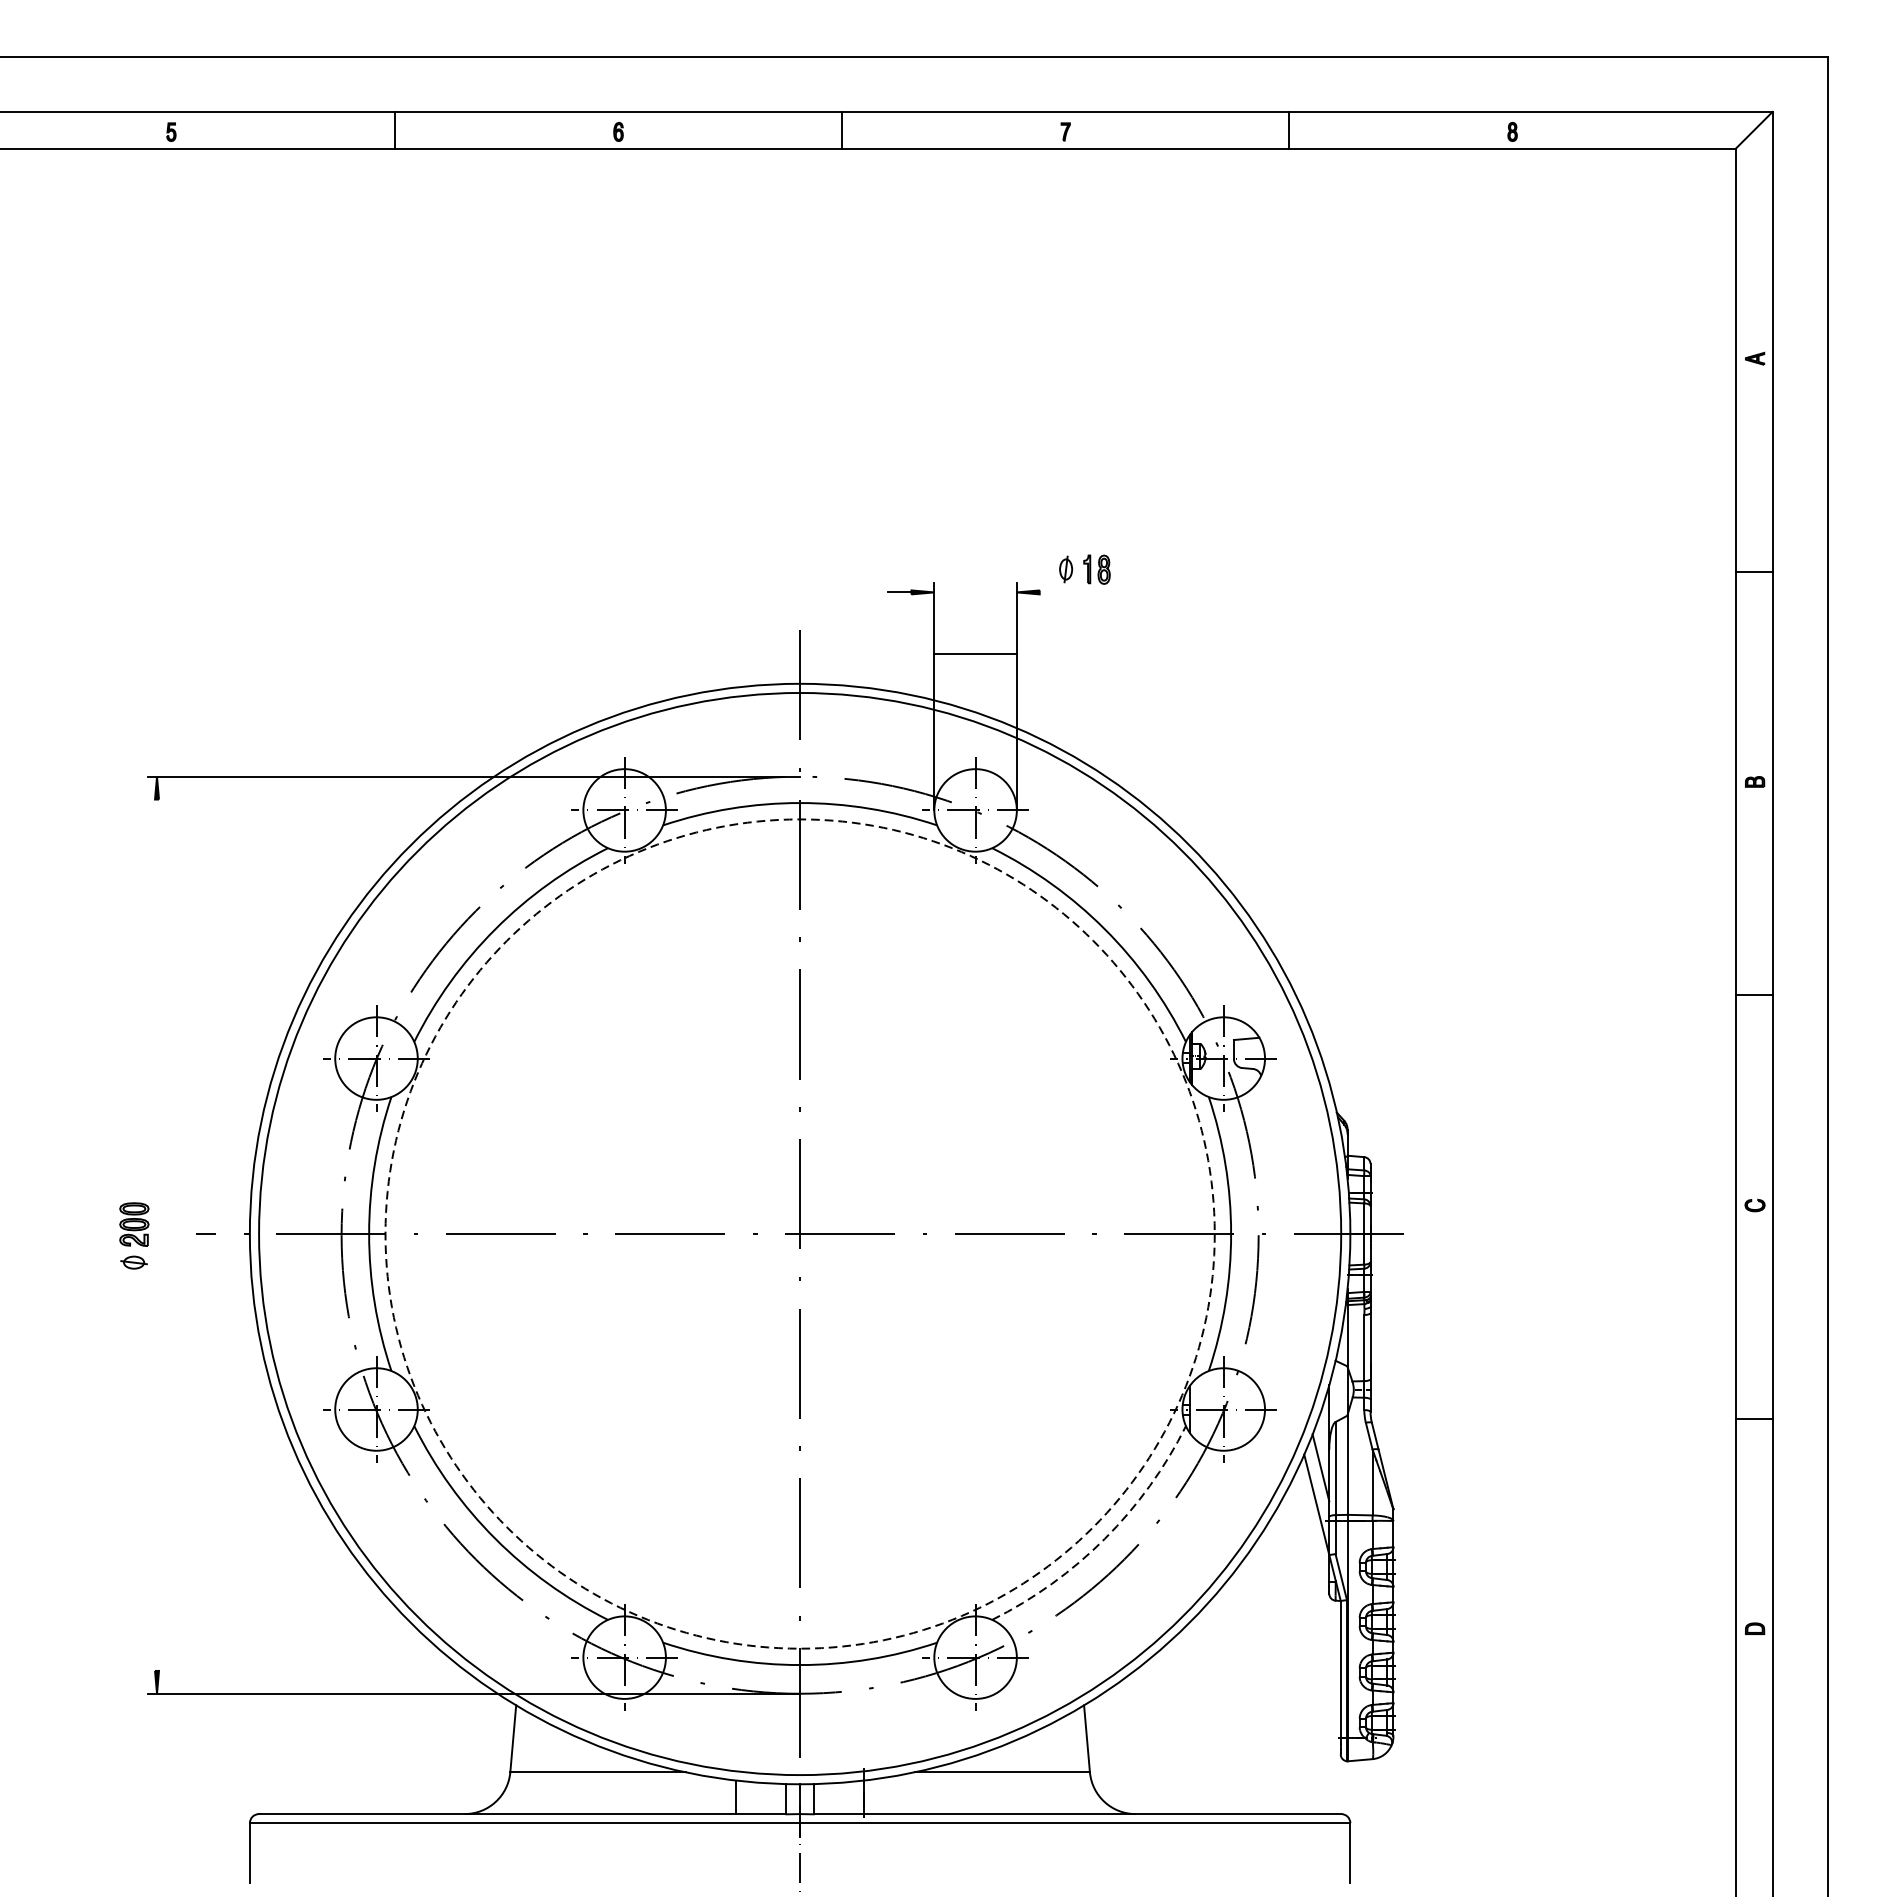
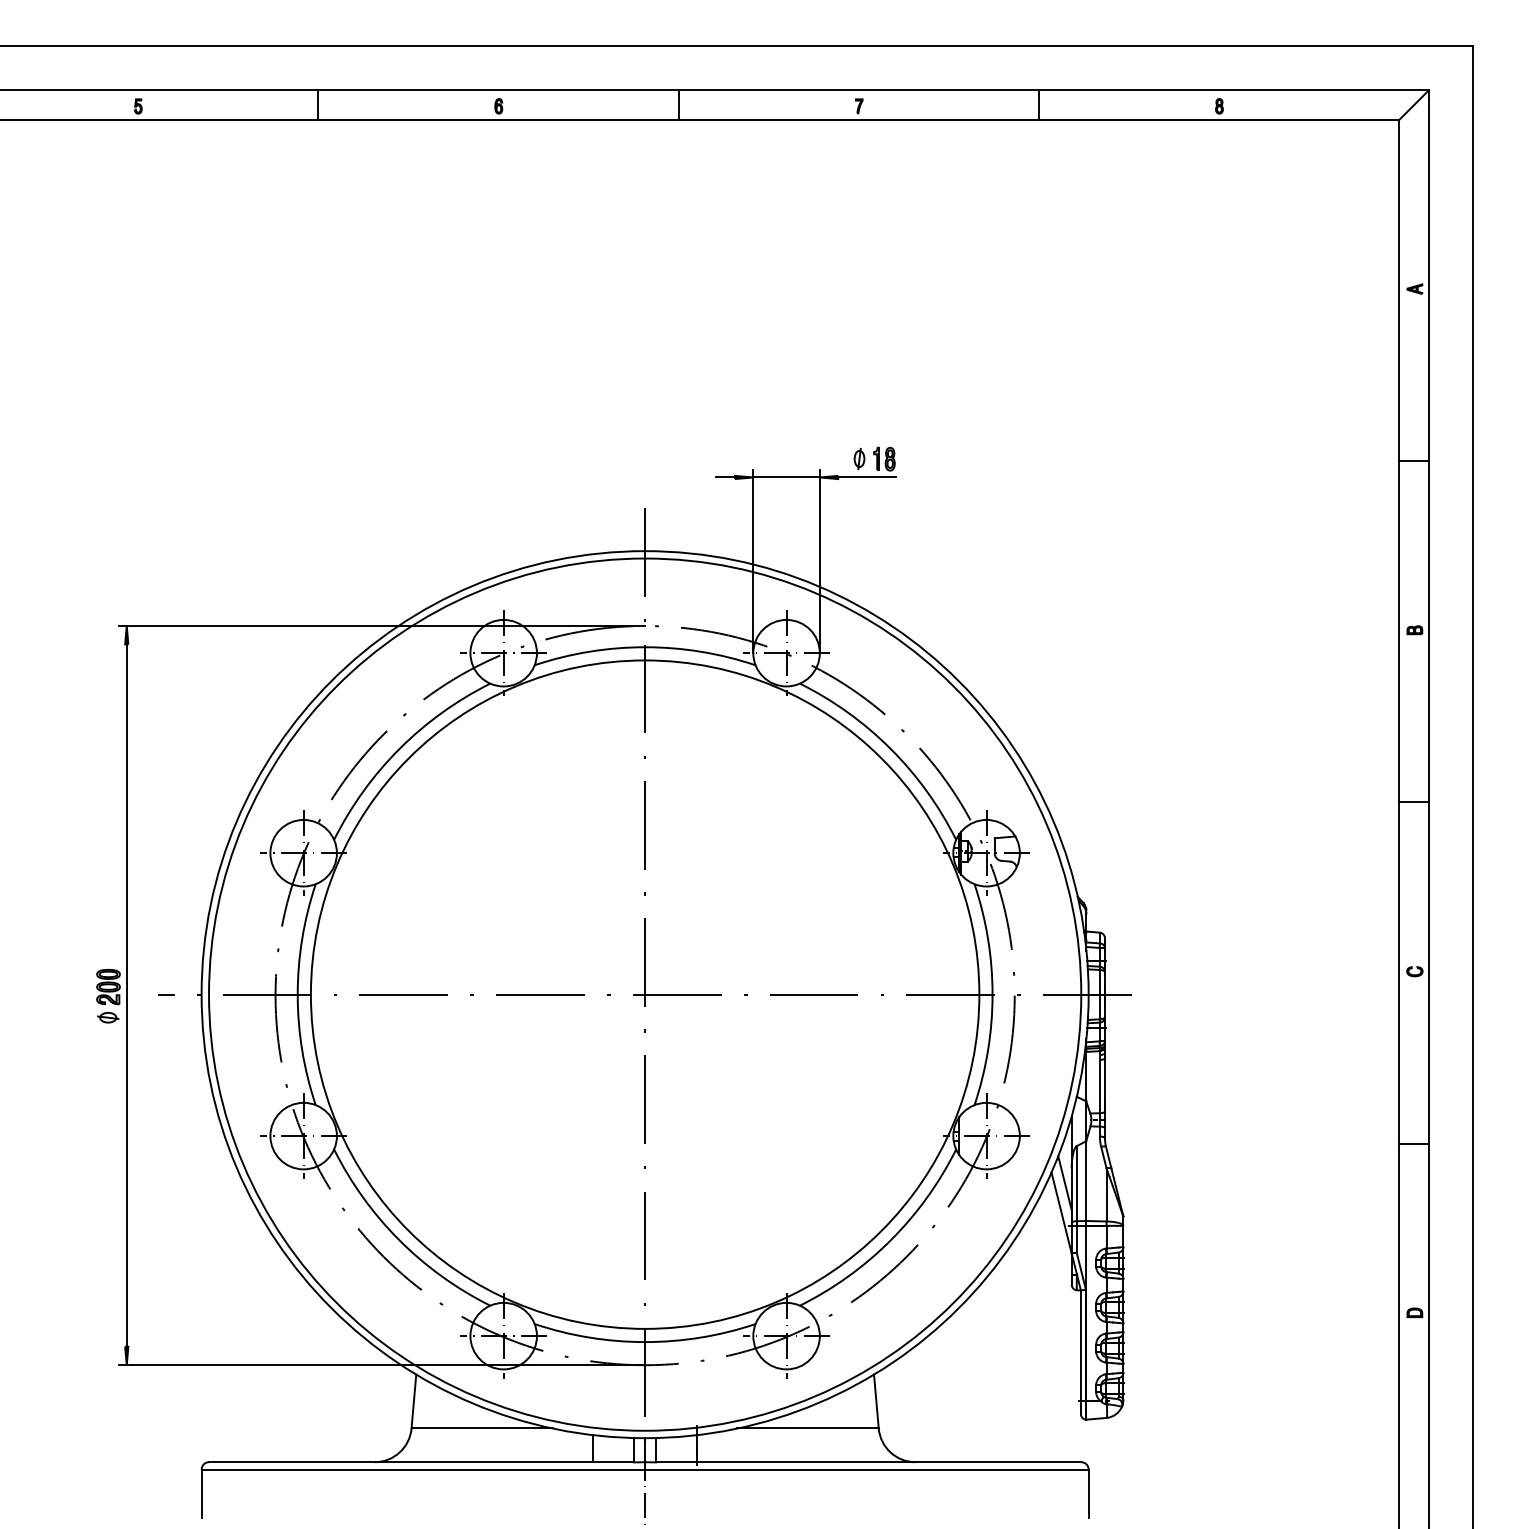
line: (1075, 592) -> (867, 477), added
line: (975, 654) -> (786, 477), moved
circle: (799, 1233) -> (644, 994), dashed -> solid
line: (156, 1235) -> (126, 995), added
arc: (1104, 1539) -> (890, 1240), dashed -> solid

